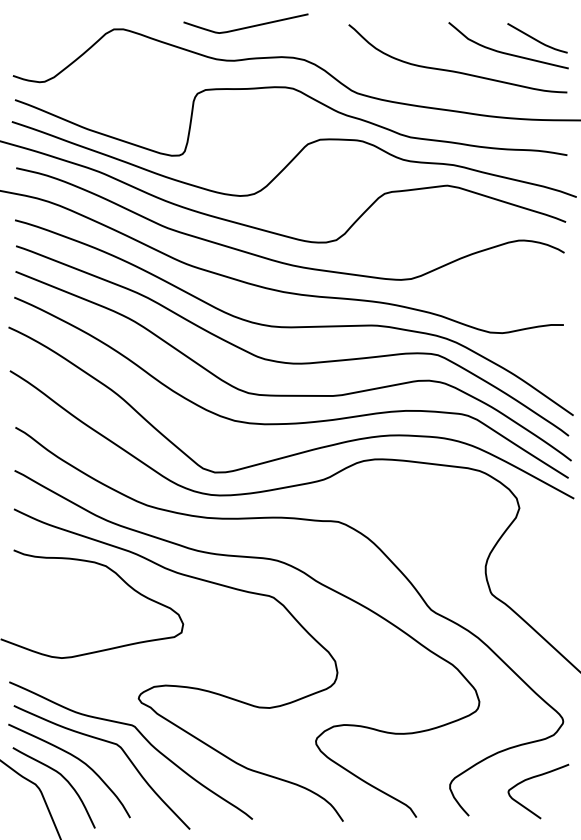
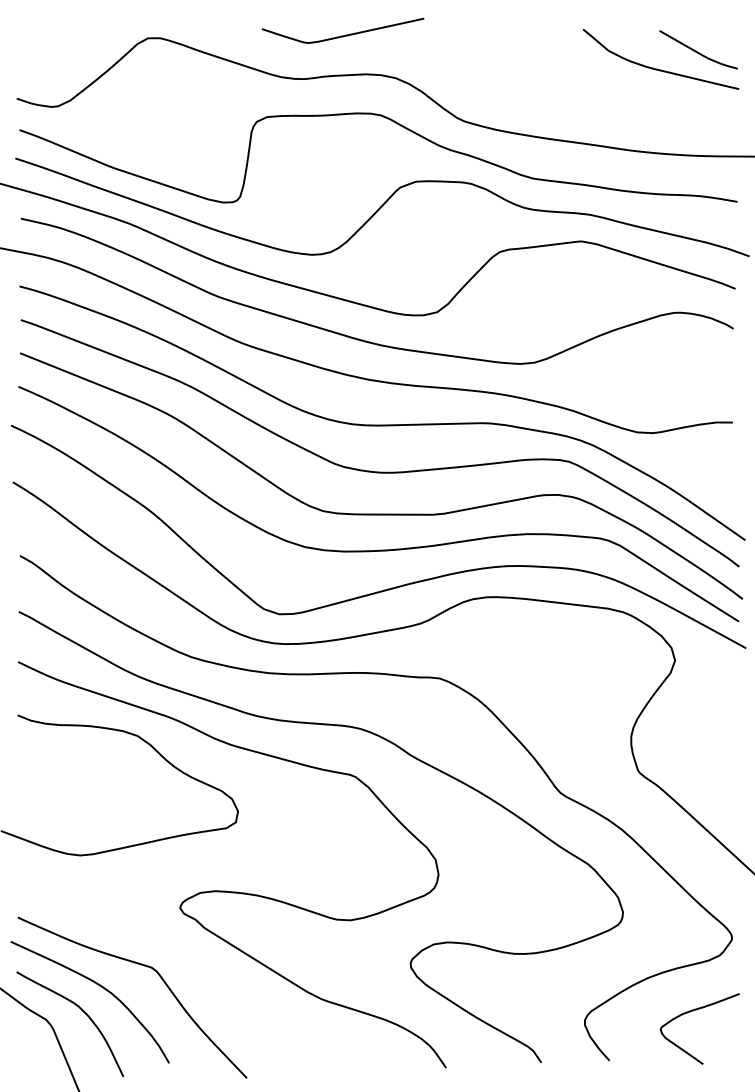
curve: (246, 26) -> (343, 34), moved
curve: (454, 70) -> (590, 91), removed
curve: (145, 740) -> (189, 962), removed

